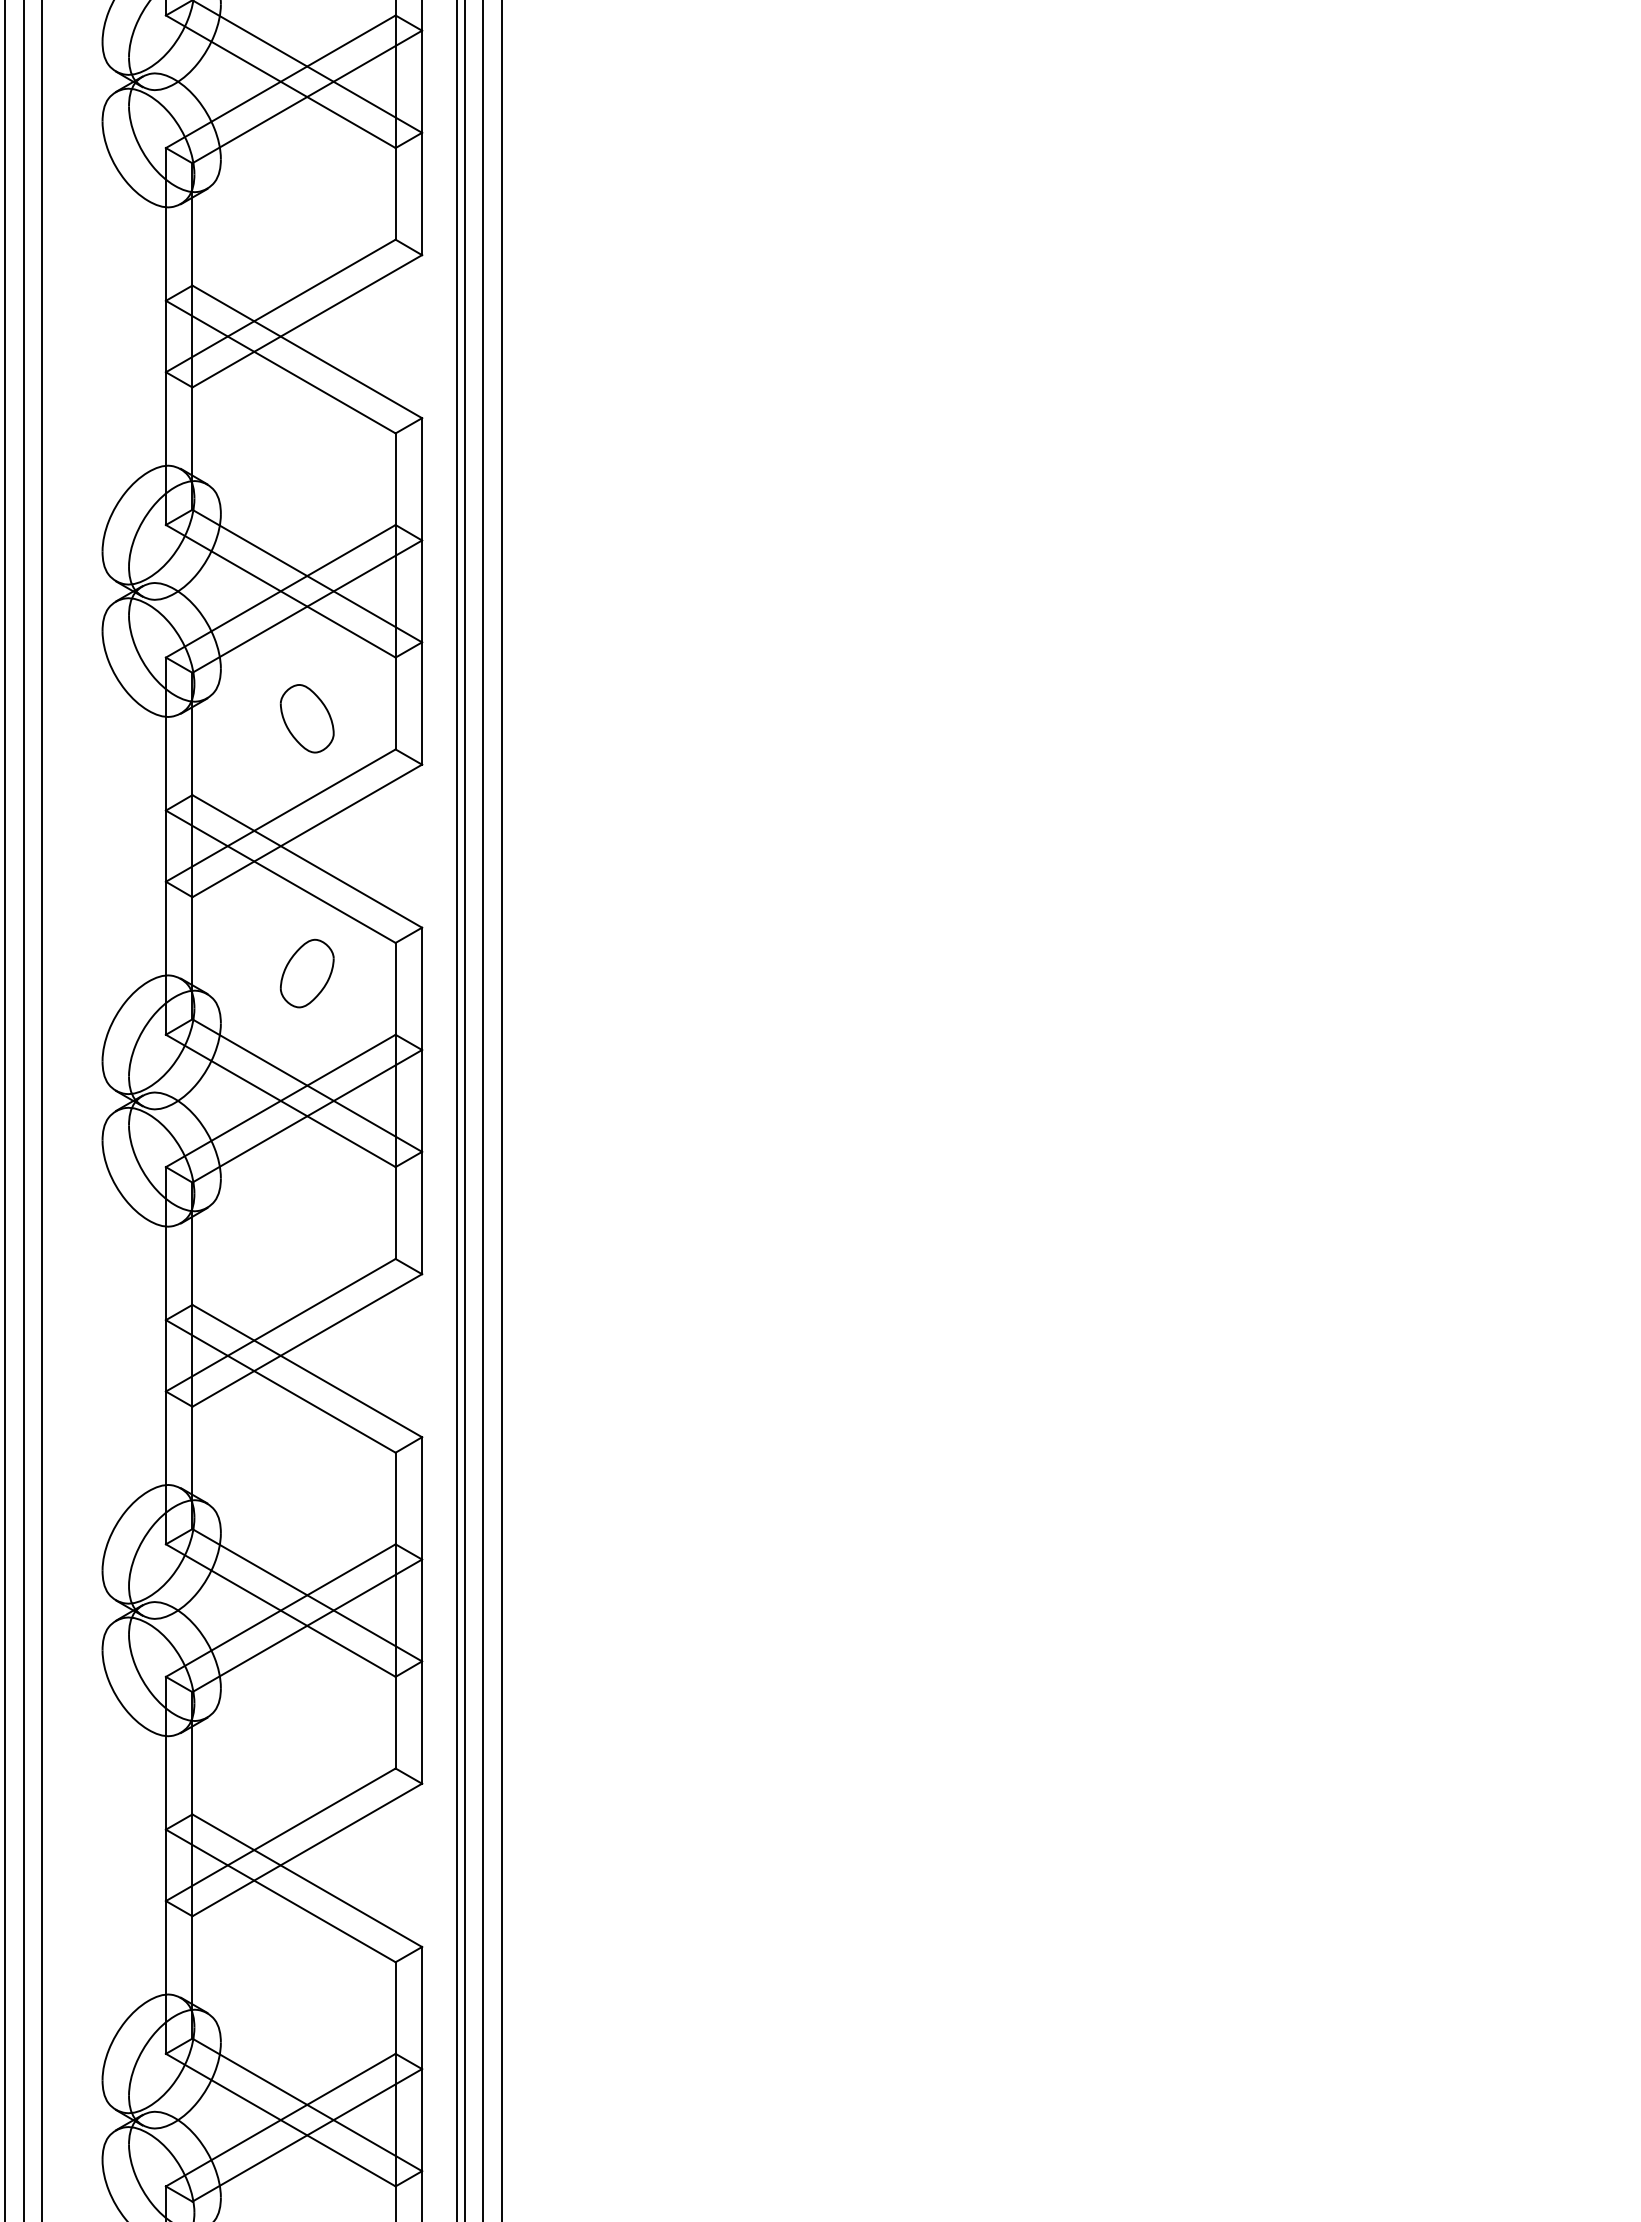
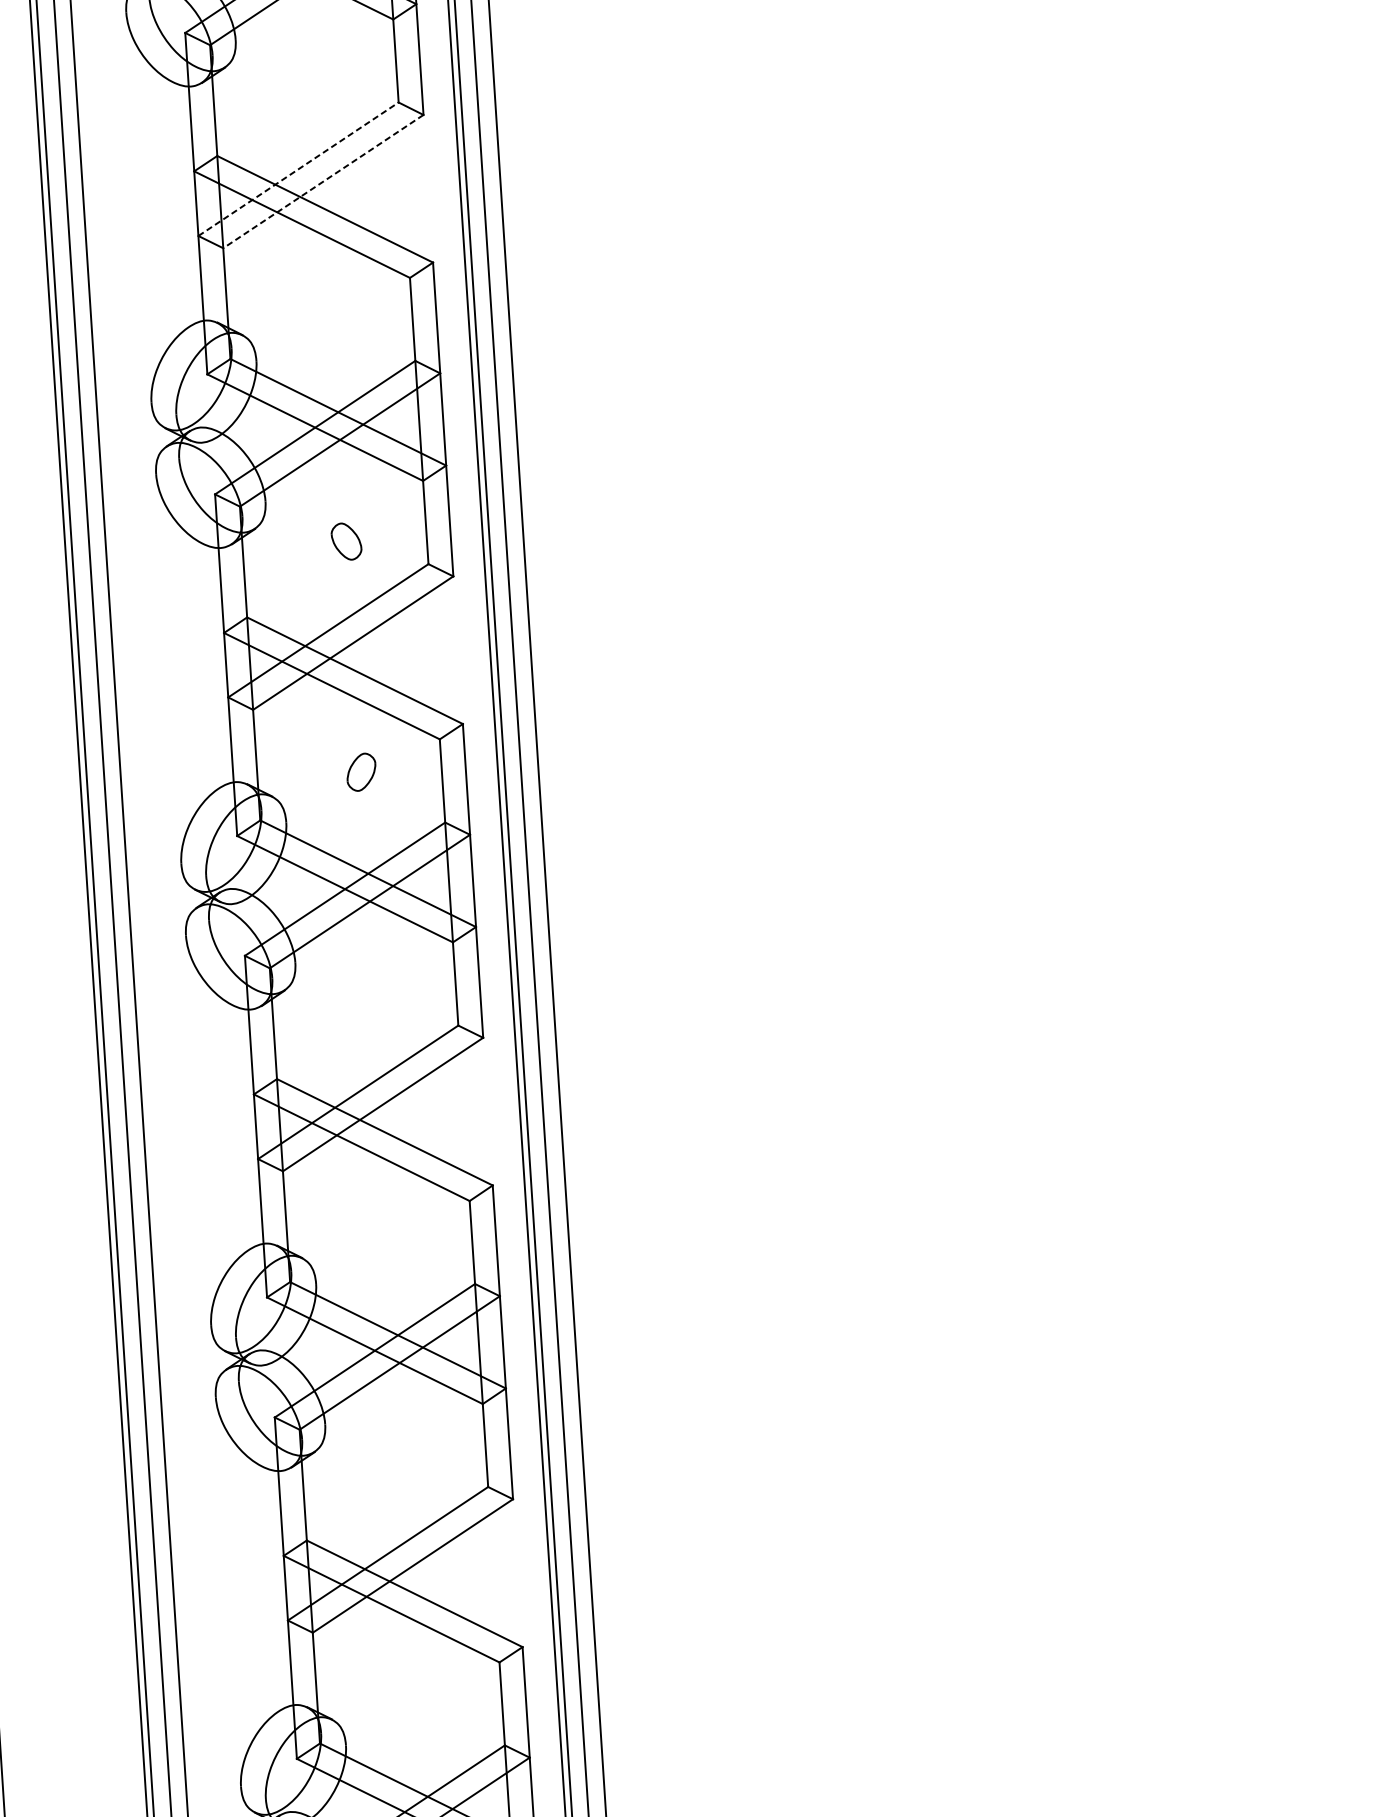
line: (280, 305) -> (298, 168), solid -> dashed
line: (307, 321) -> (323, 181), solid -> dashed
part: (306, 718) -> (345, 541), size x0.6
part: (306, 973) -> (360, 772), size x0.6

